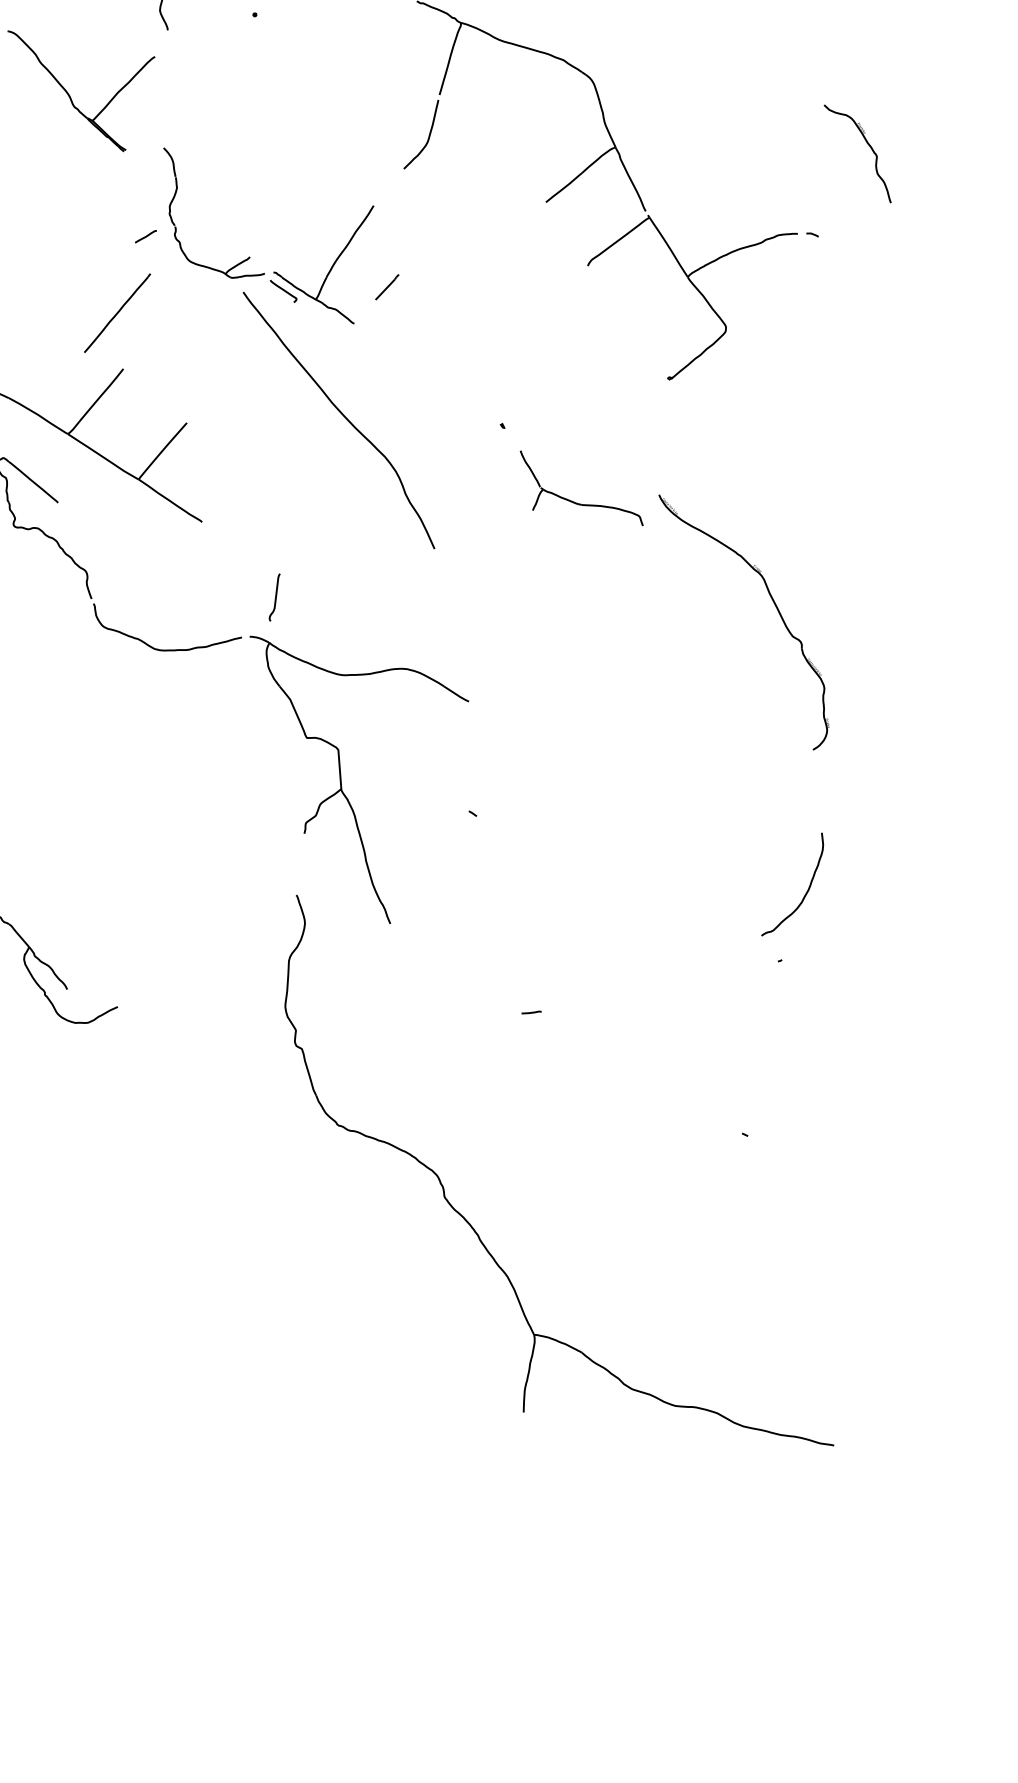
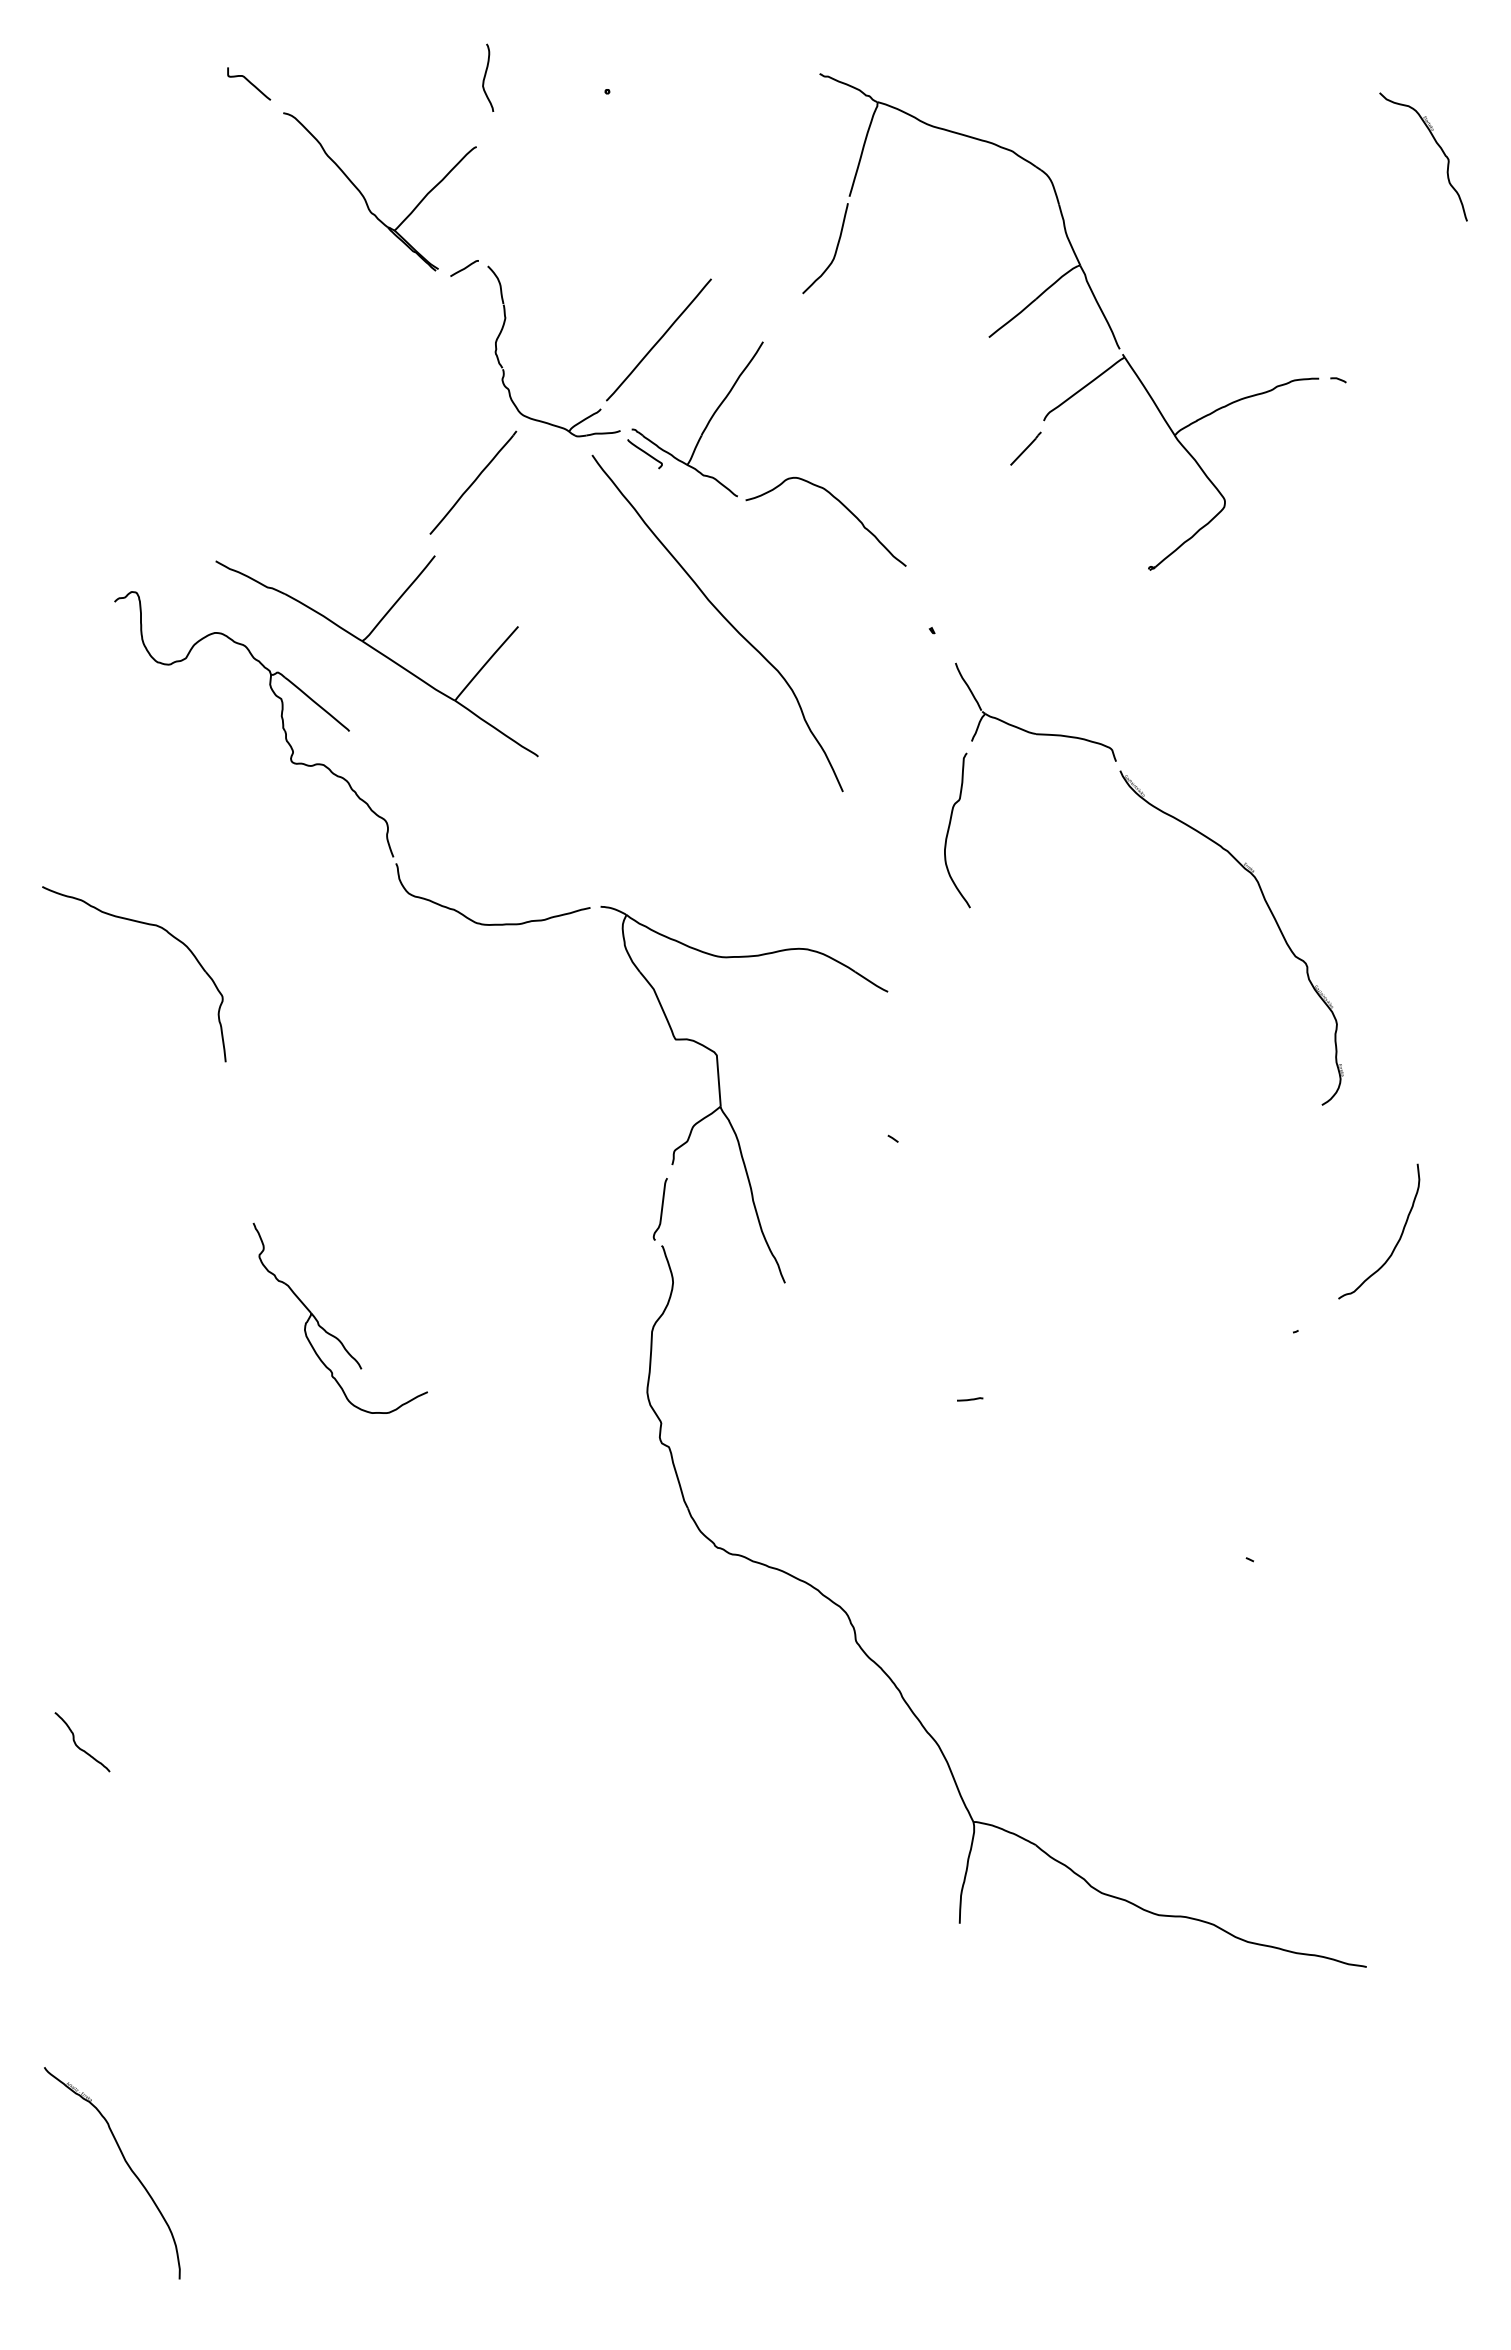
part: (868, 145) -> (1437, 145), moved
line: (293, 203) -> (658, 339), added
line: (145, 236) -> (464, 268), moved
line: (386, 287) -> (1025, 448), moved
line: (117, 313) -> (473, 482), moved
curve: (433, 329) -> (841, 504), added
curve: (515, 578) -> (949, 830), added
curve: (275, 597) -> (661, 1209), moved
part: (775, 605) -> (1272, 916), moved
curve: (806, 892) -> (1397, 1241), moved

